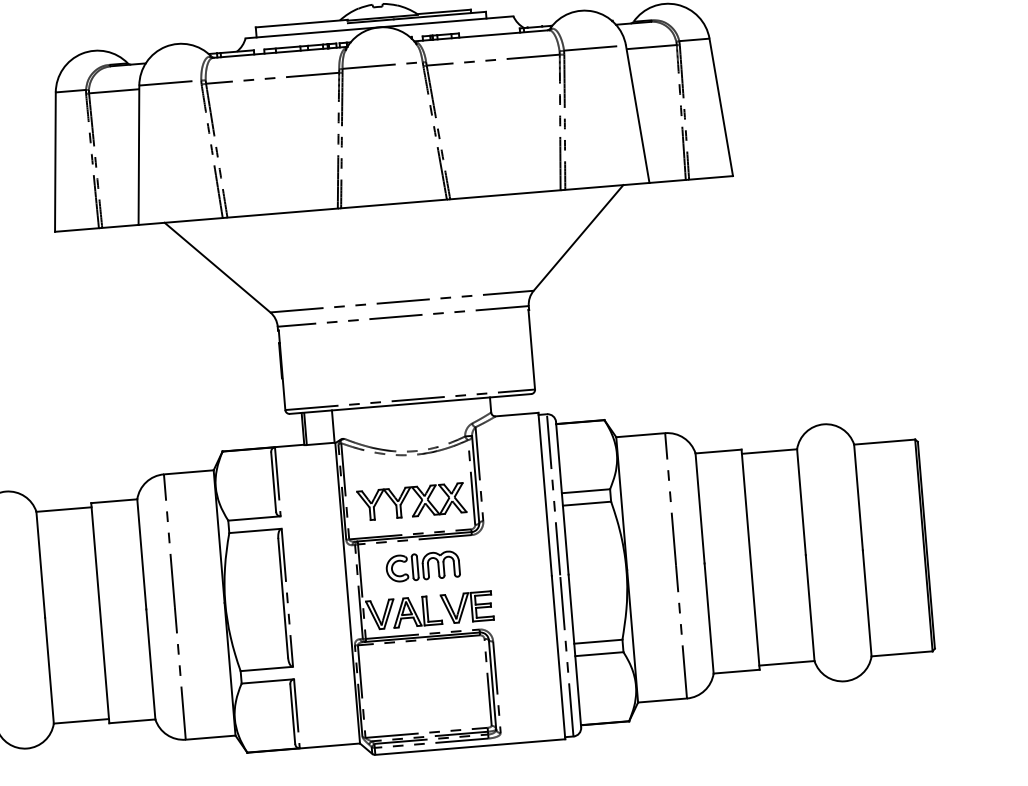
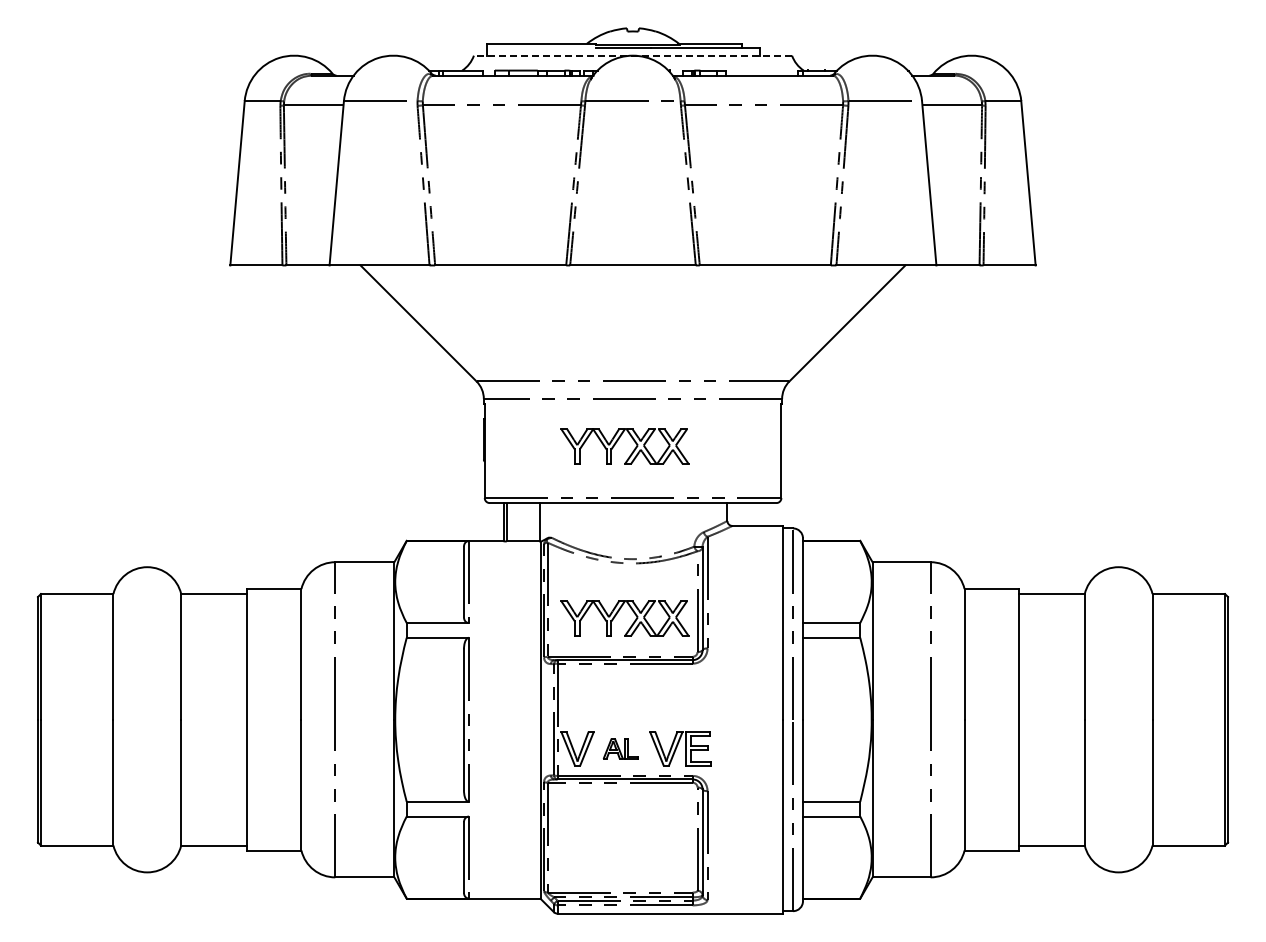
line: (379, 27) -> (632, 55), solid -> dashed
part: (393, 354) -> (617, 442), added
part: (422, 566) -> (631, 695), removed
part: (416, 611) -> (620, 748), size x0.6

